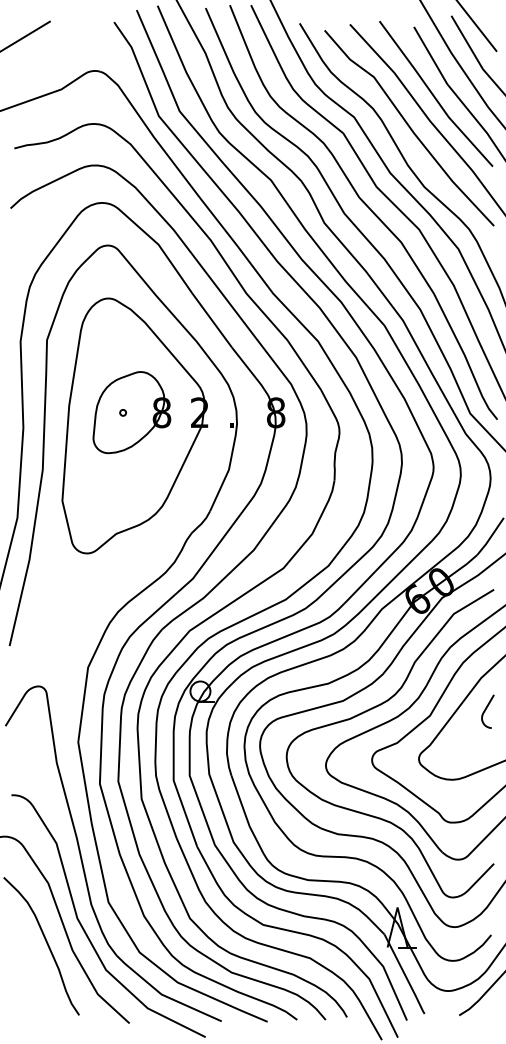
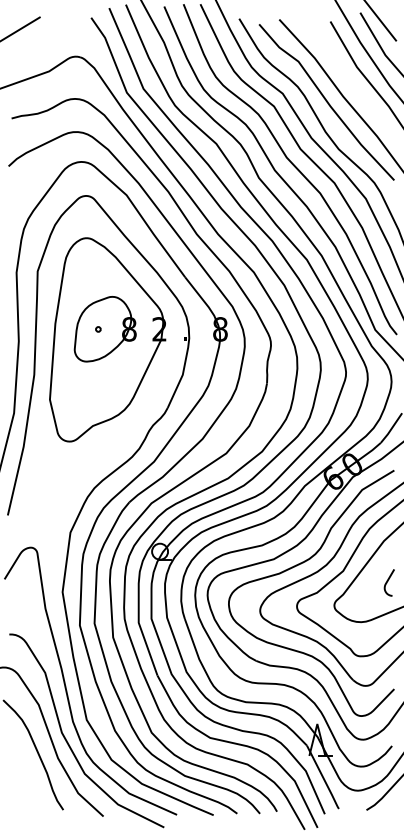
line: (434, 94) -> (346, 75), removed
curve: (486, 710) -> (388, 581), moved

